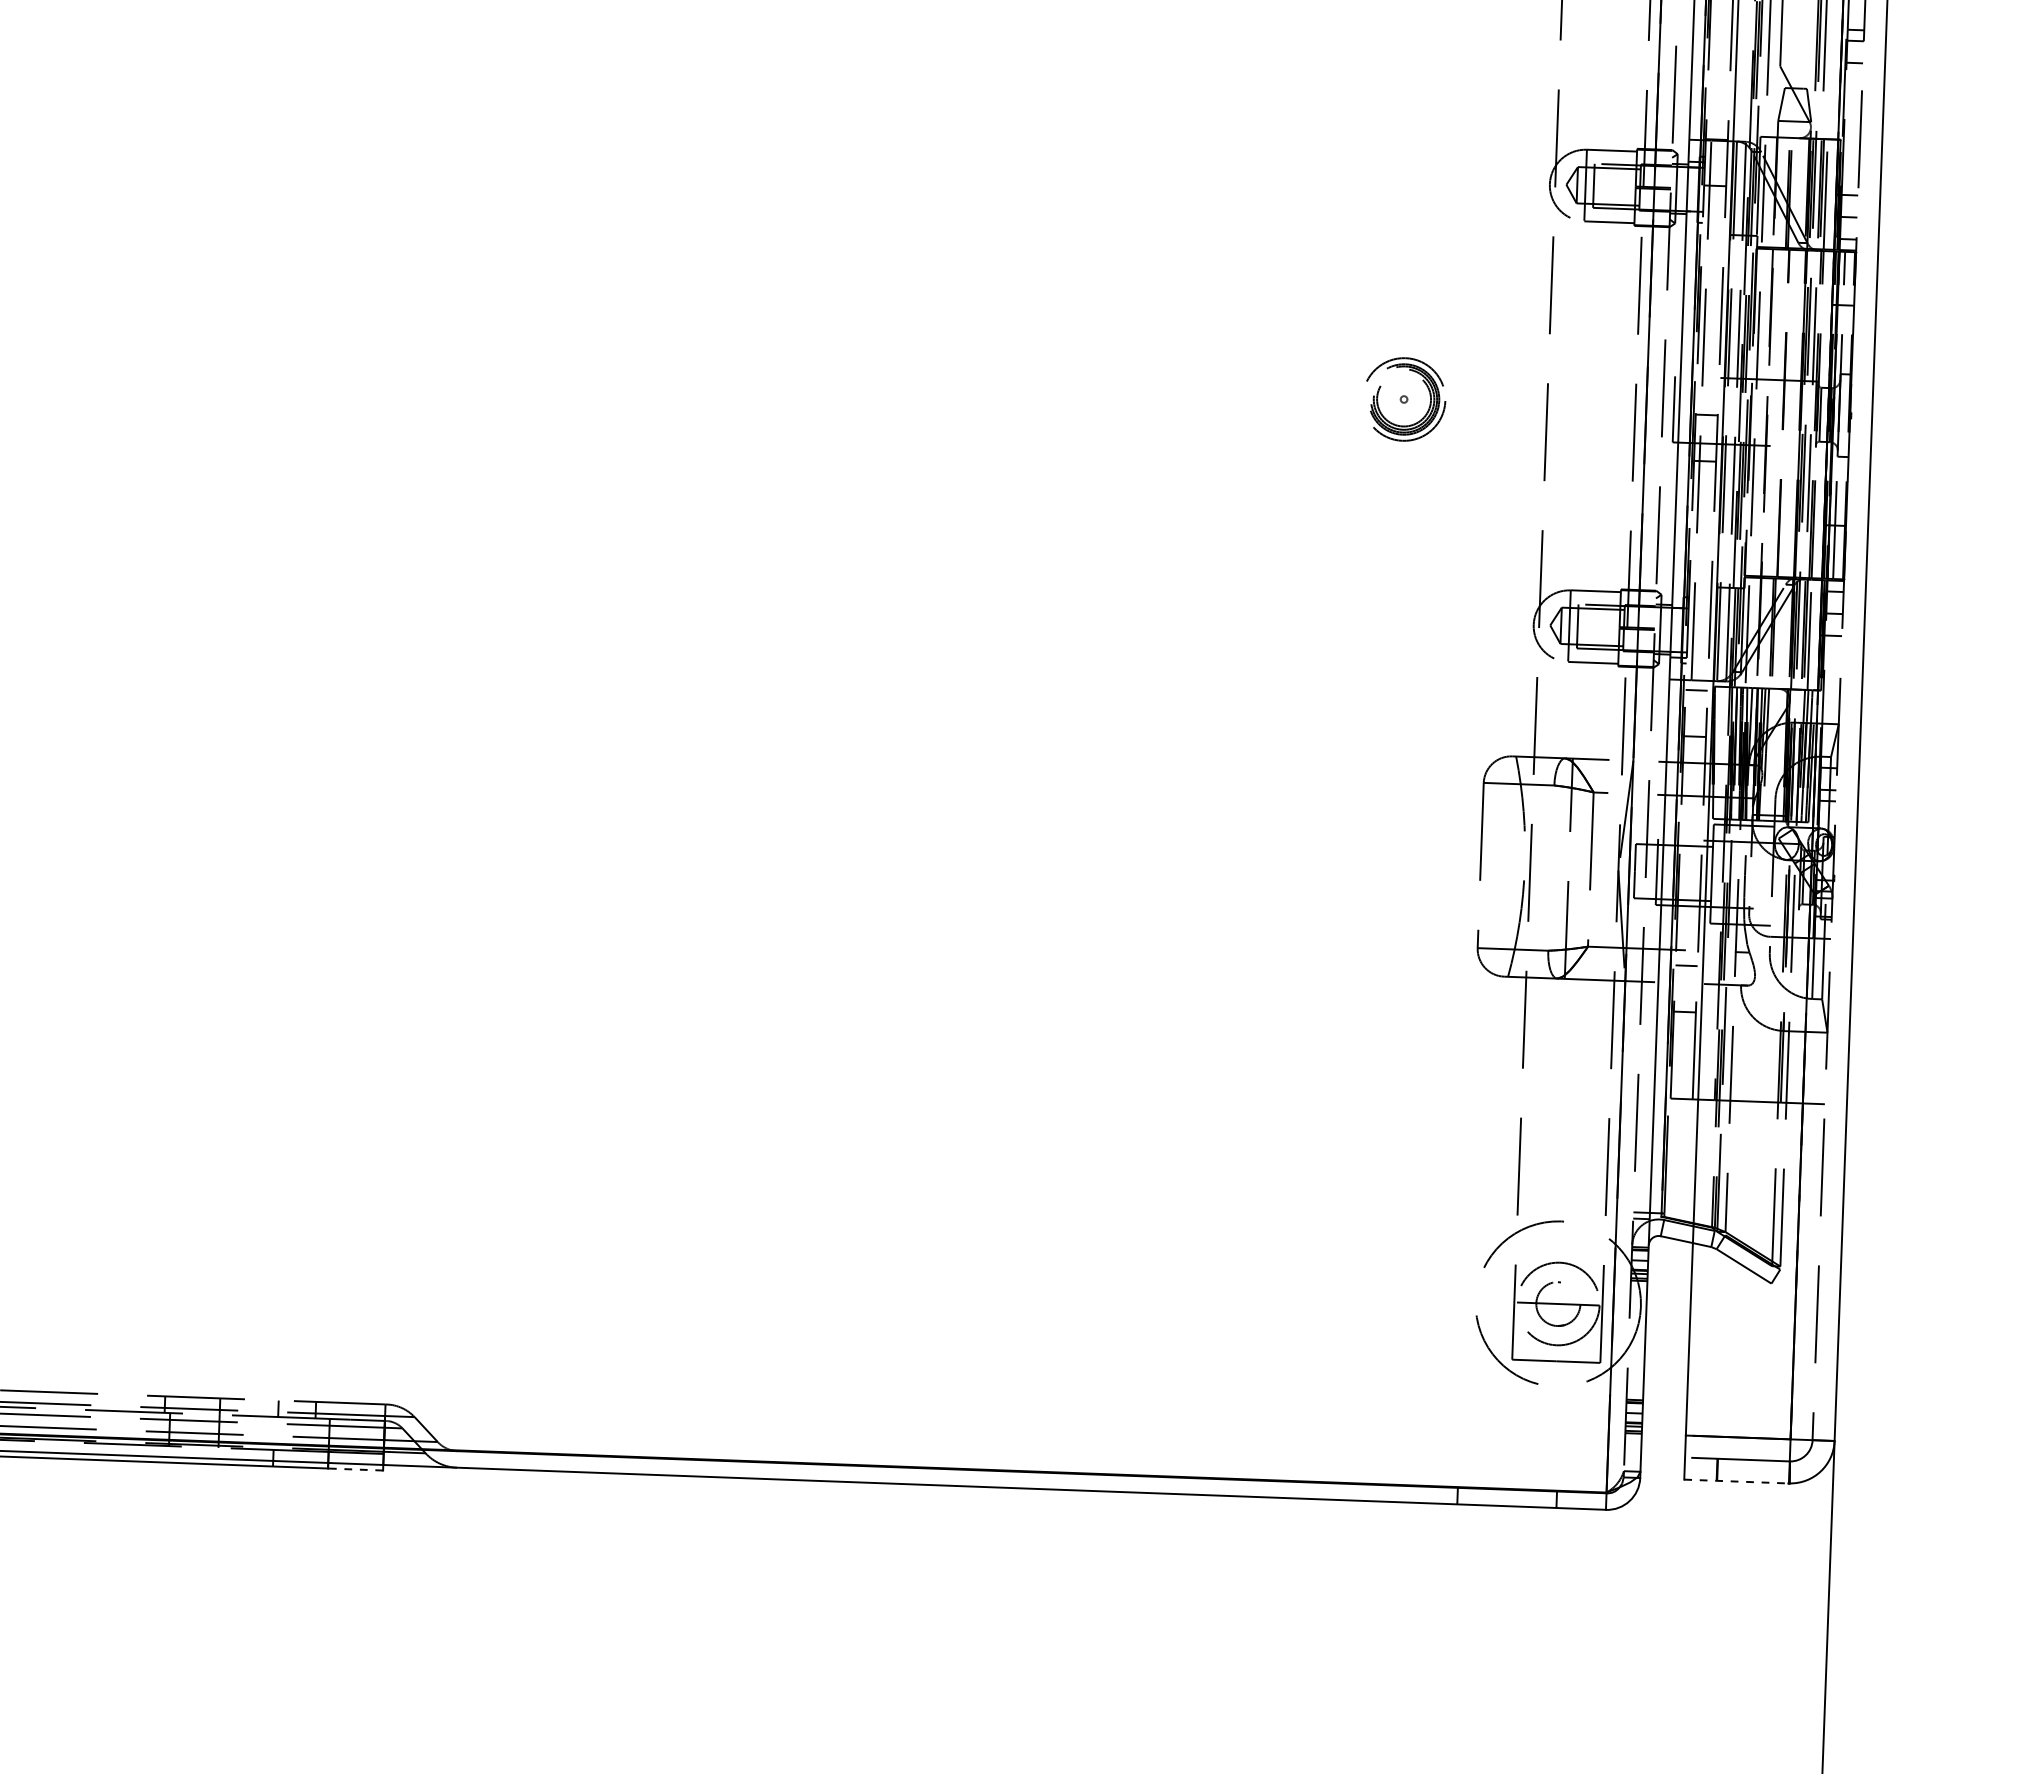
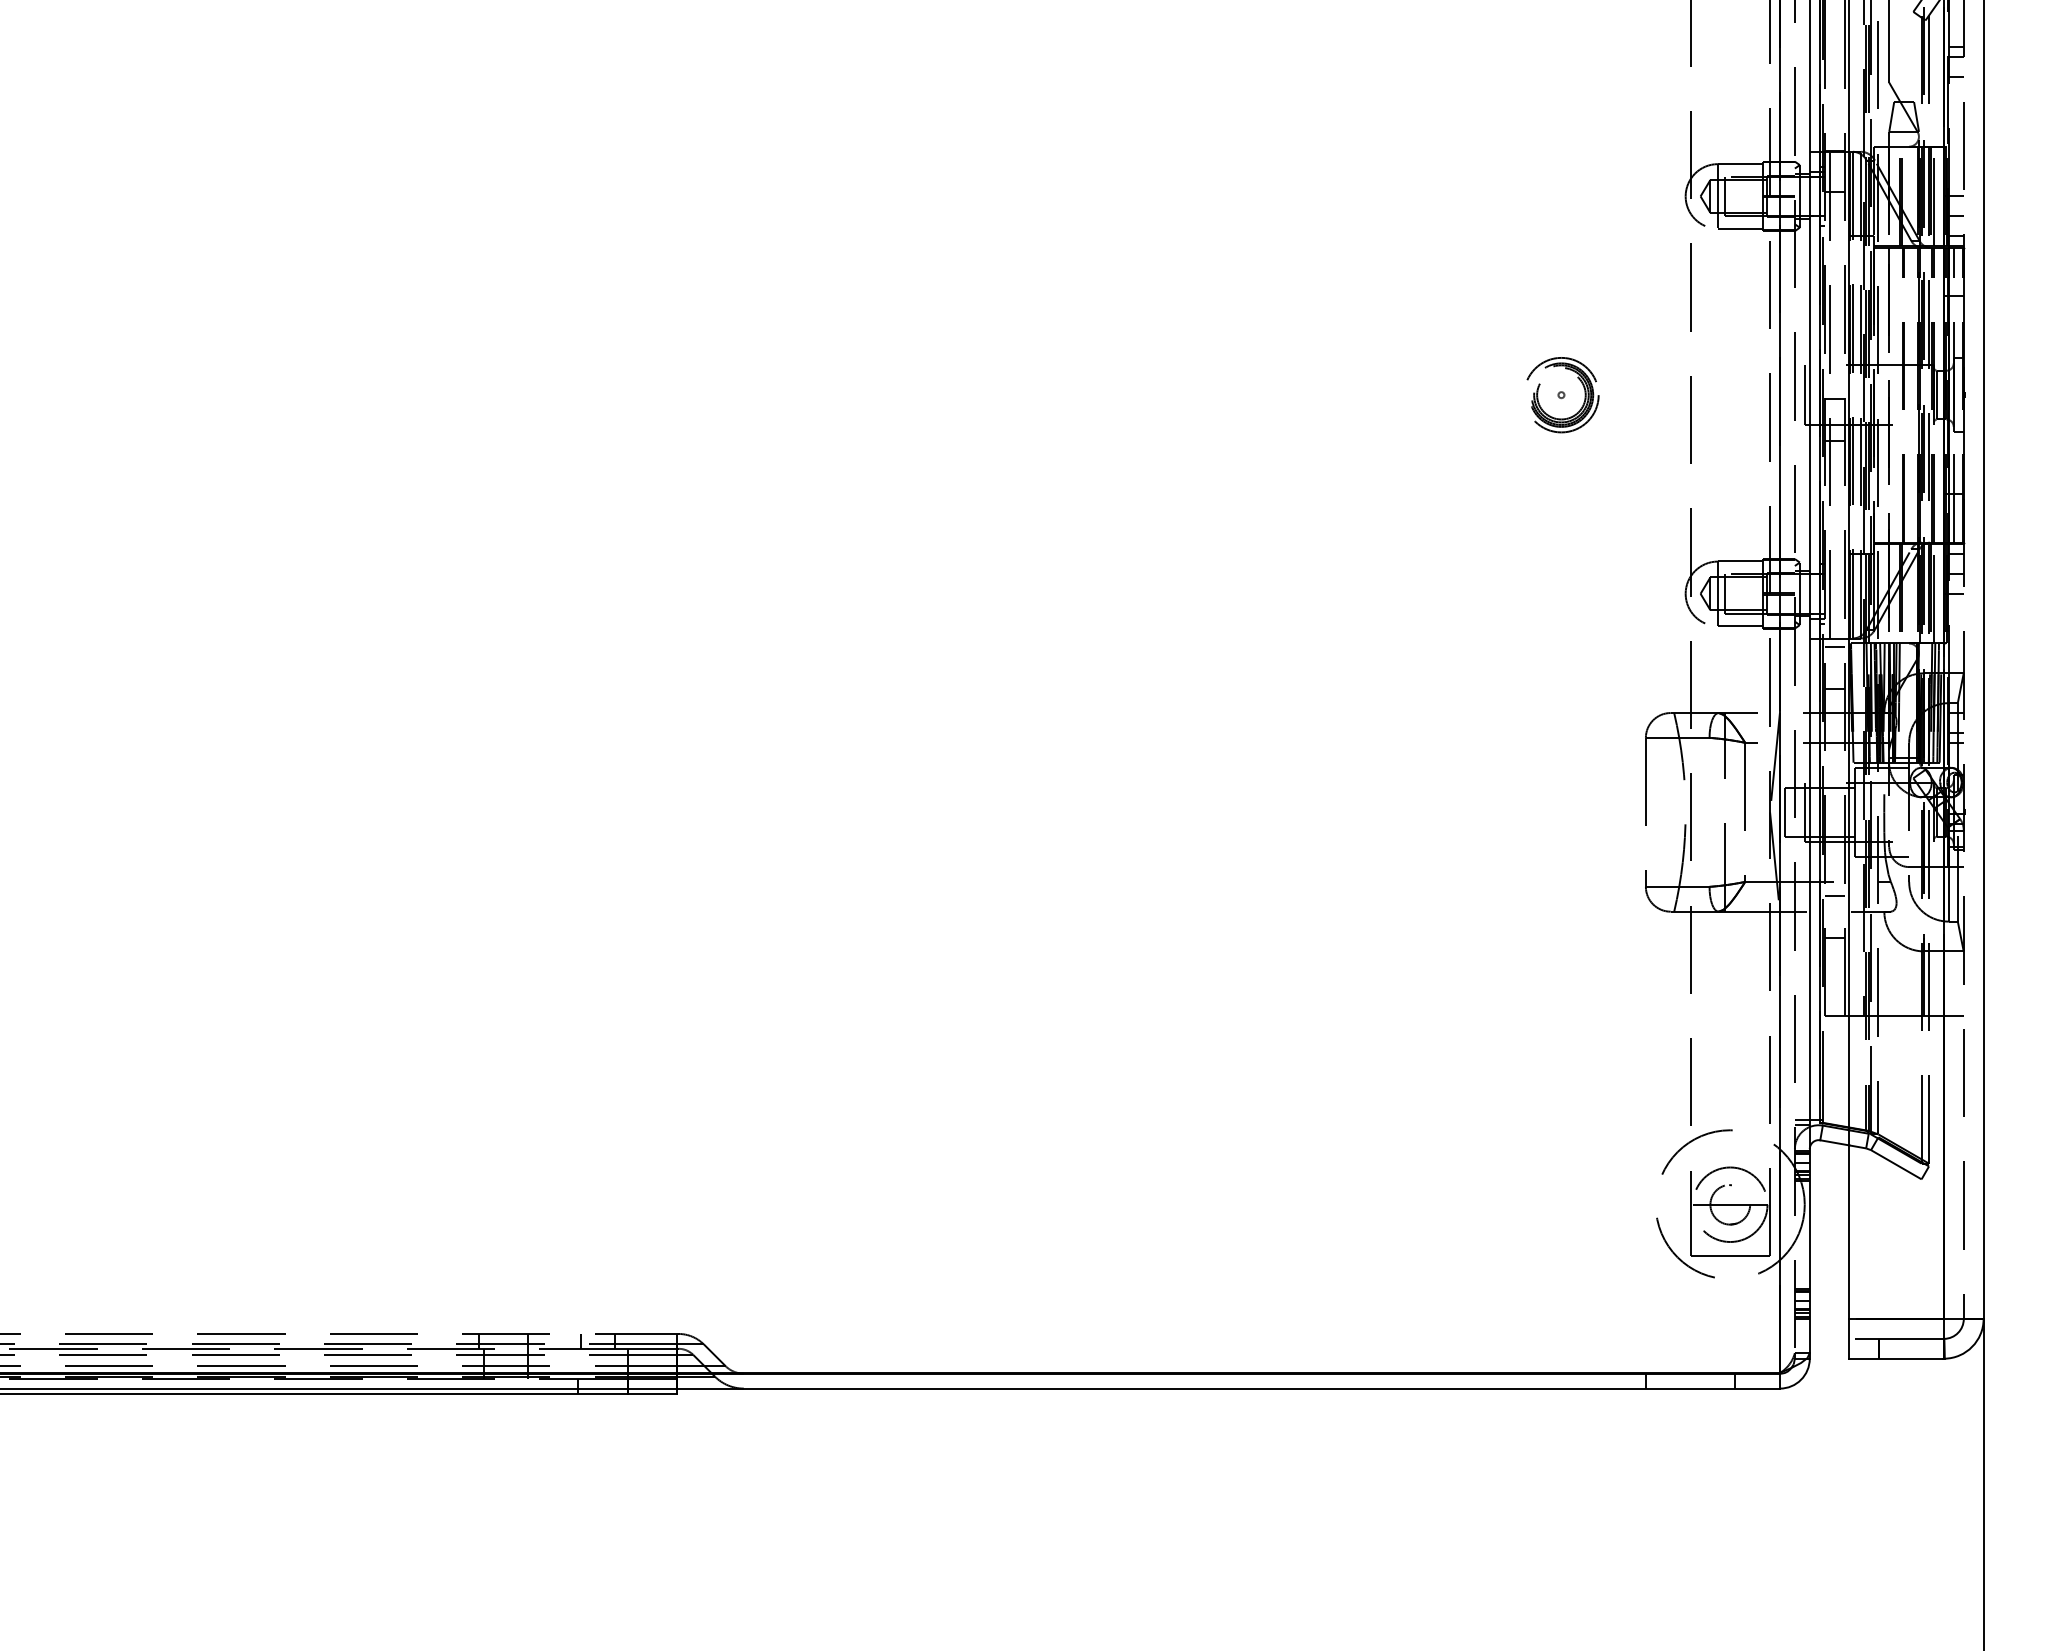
line: (355, 1469) -> (652, 1393), dashed -> solid
line: (1736, 1481) -> (1896, 1358), dashed -> solid

